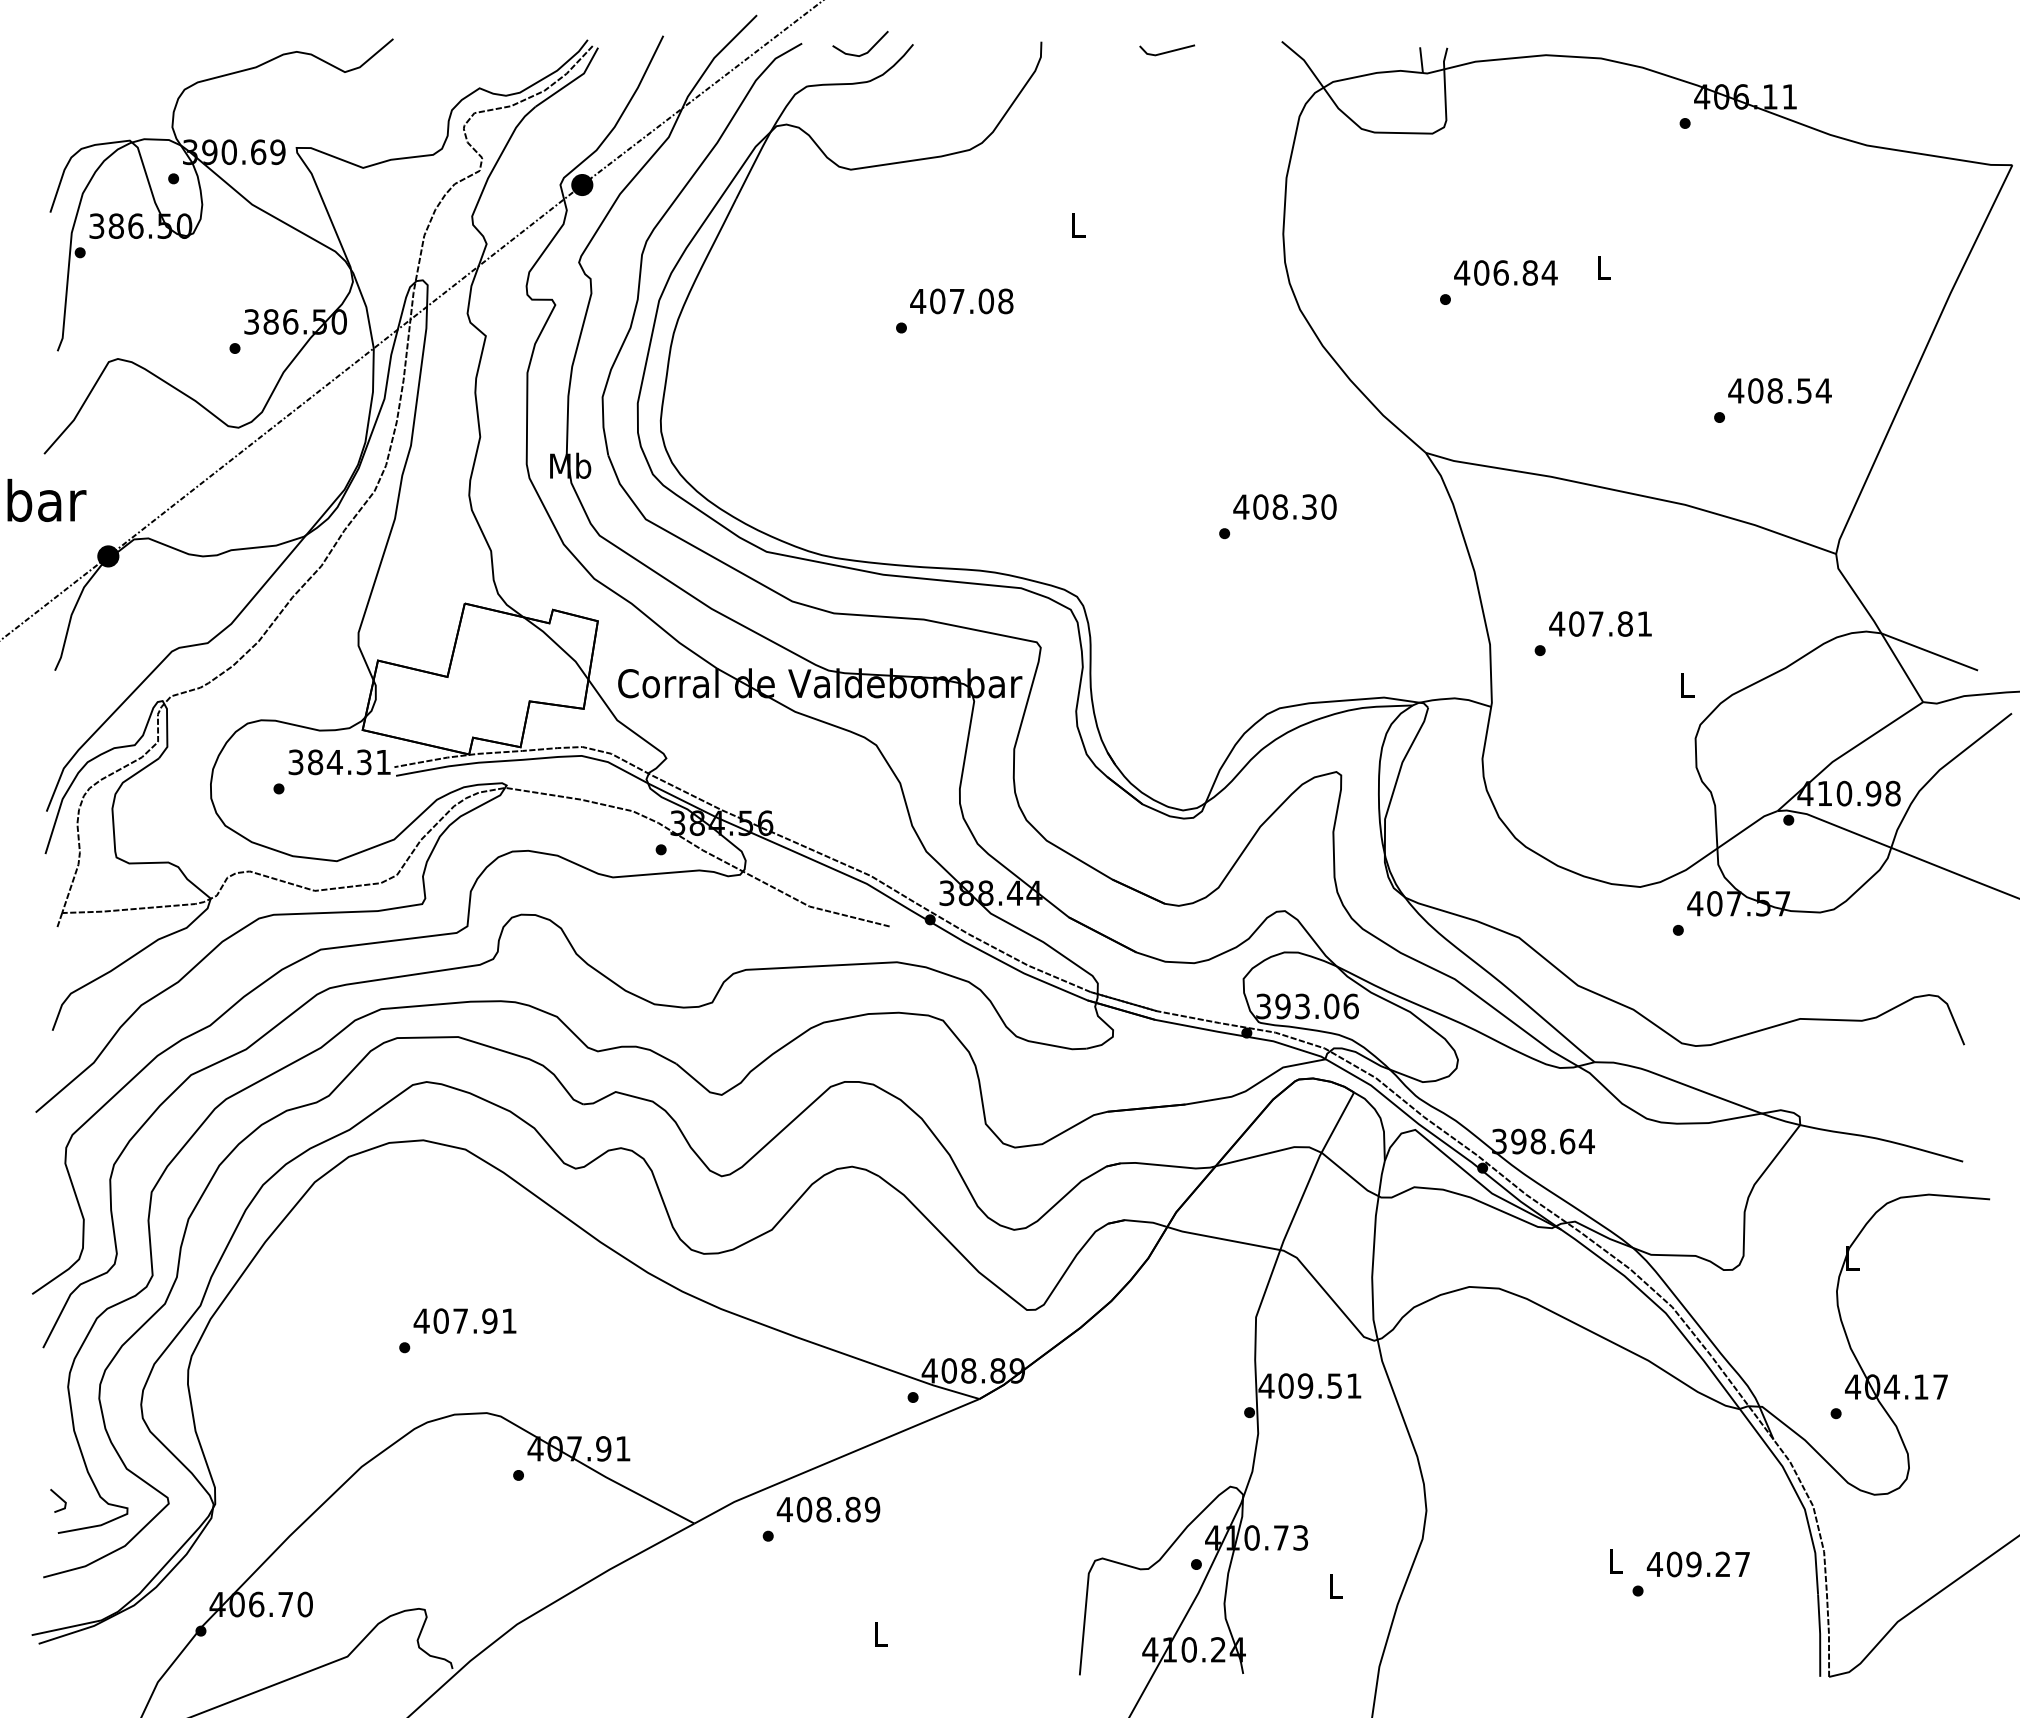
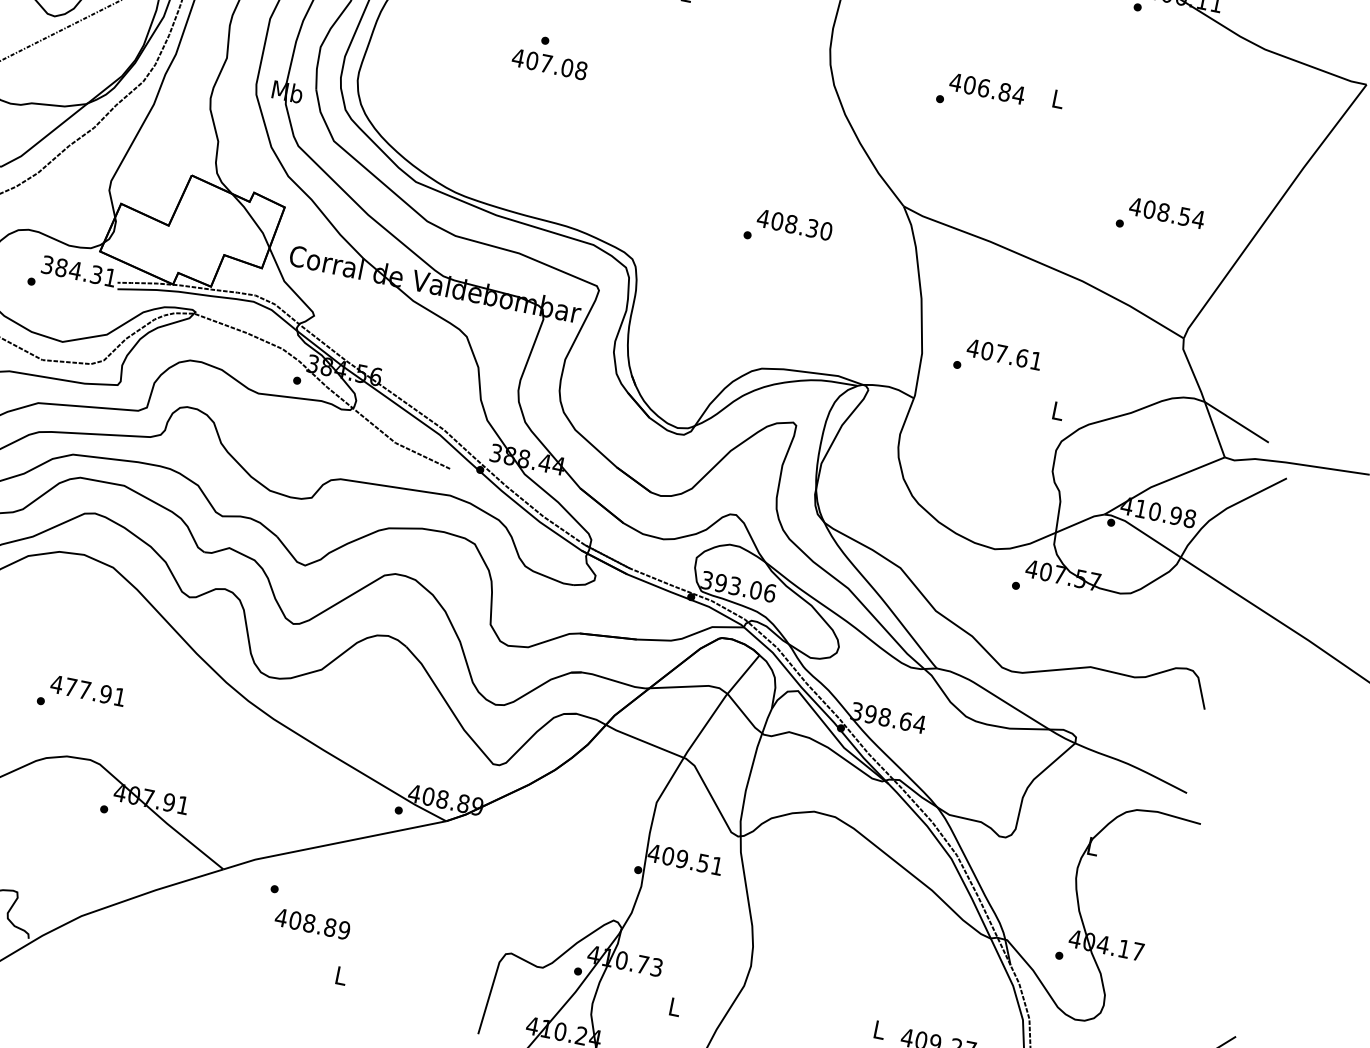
text: (961, 301) -> (549, 64), moved
text: (1625, 623) -> (1022, 357), 407.81 -> 407.61
text: (440, 1320) -> (70, 686), 407.91 -> 477.91
text: (828, 1509) -> (312, 923), moved

